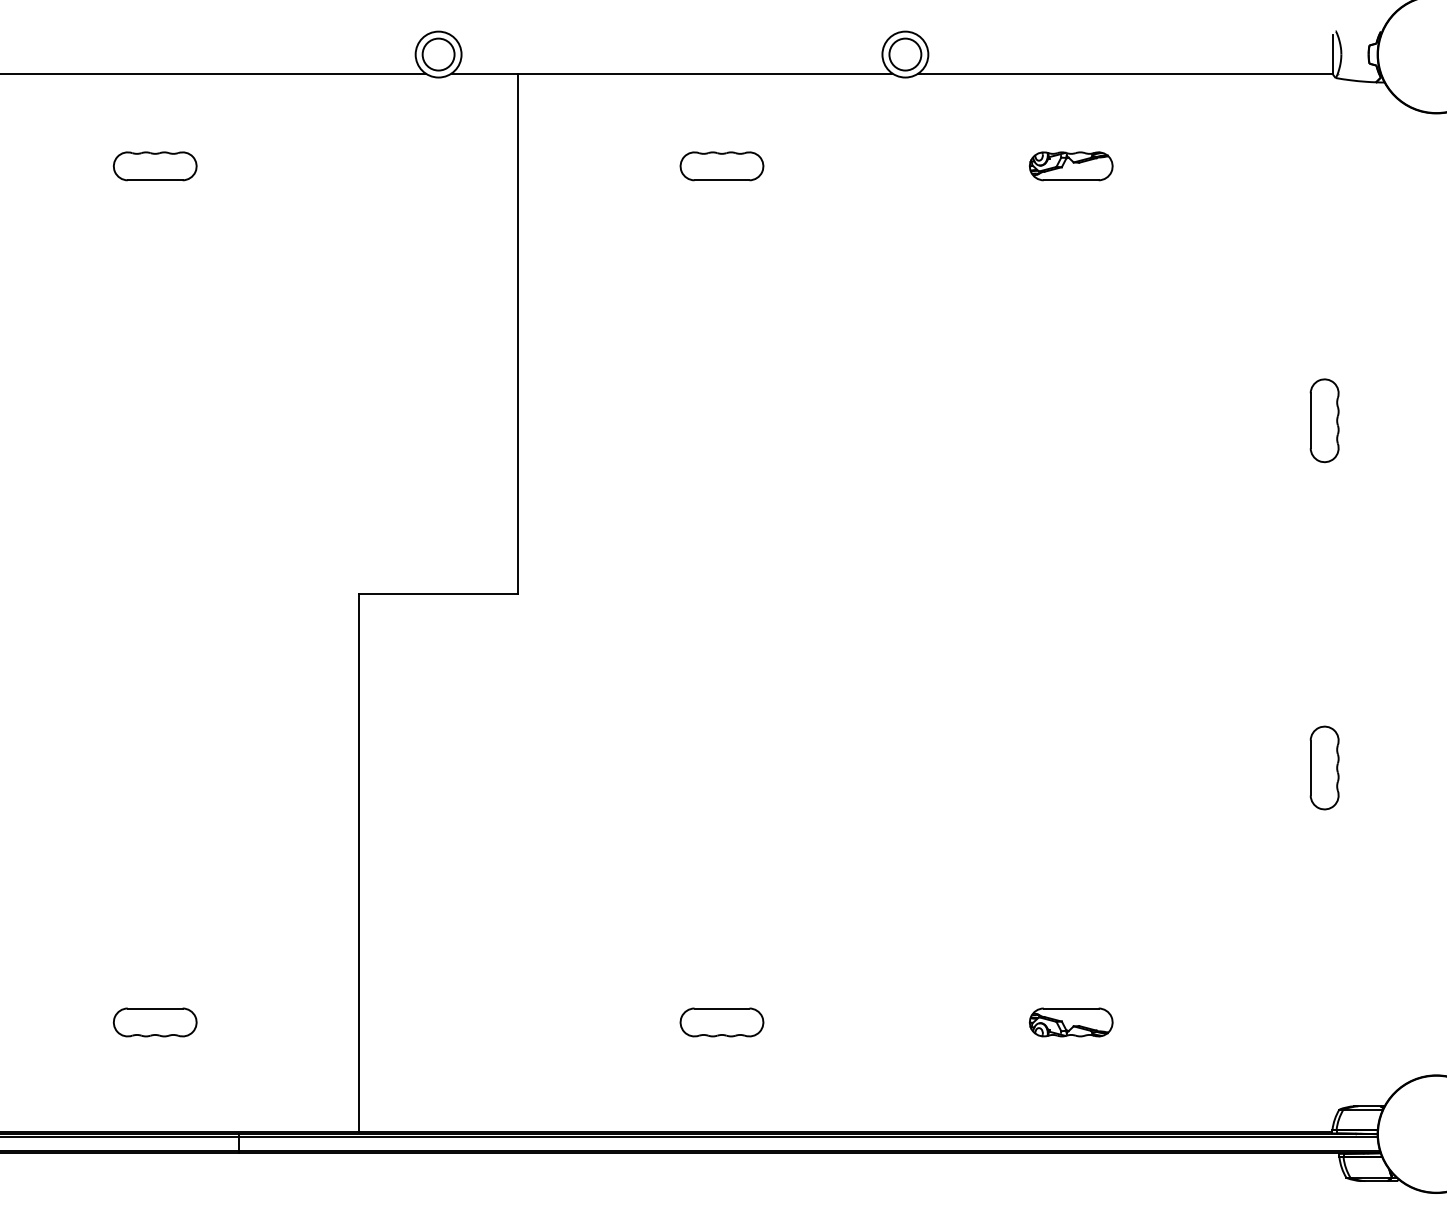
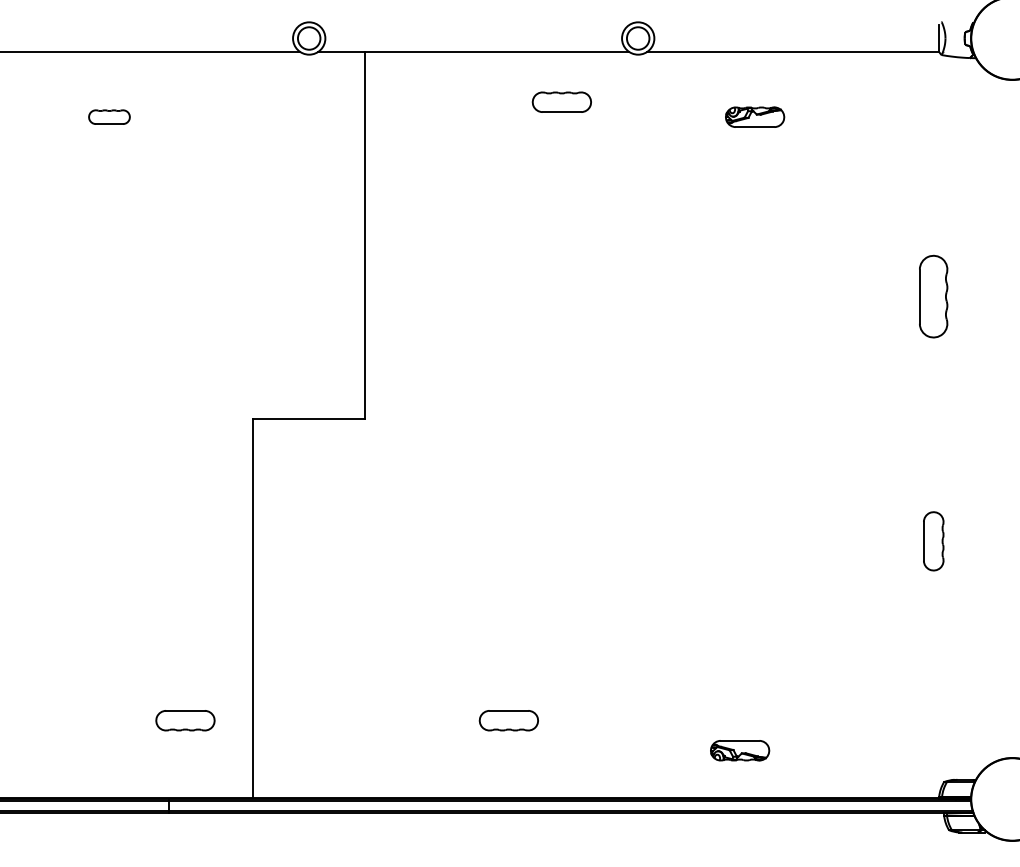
part: (155, 165) -> (109, 116), size x0.7
part: (721, 165) -> (561, 101), moved
part: (1324, 420) -> (933, 296), size x1.4
part: (155, 1022) -> (185, 720), moved
part: (1071, 1022) -> (740, 750), moved

